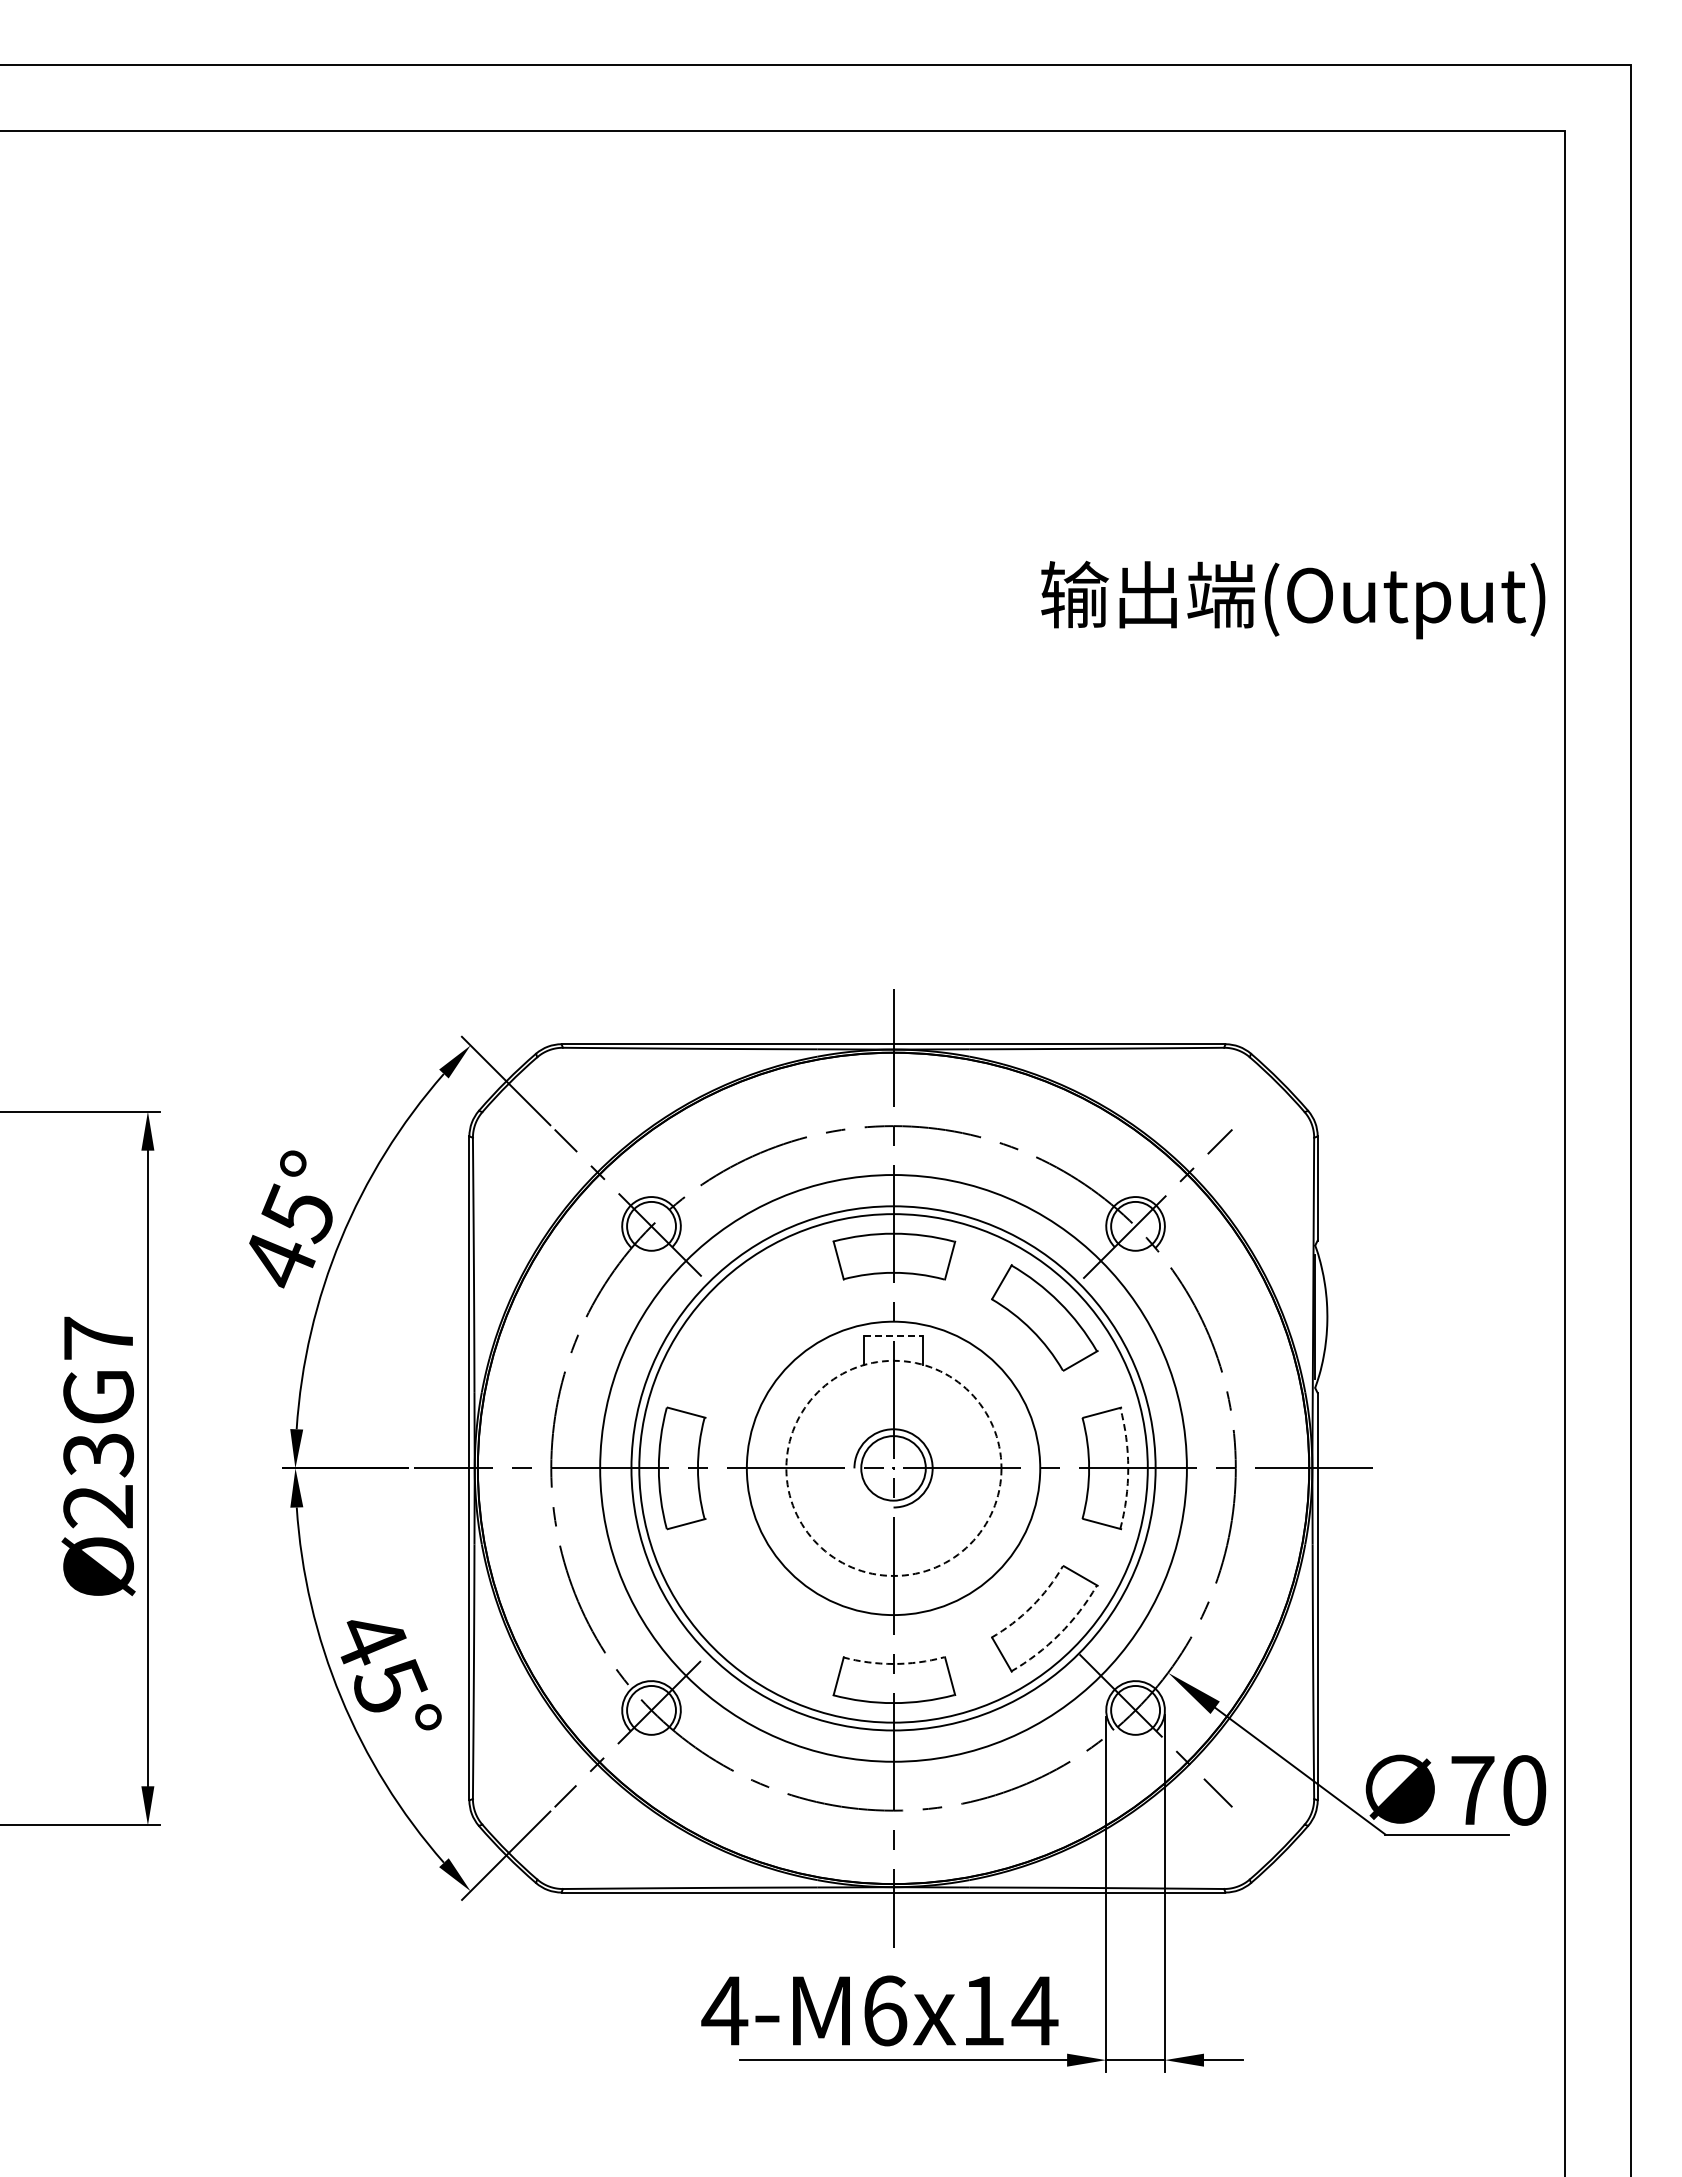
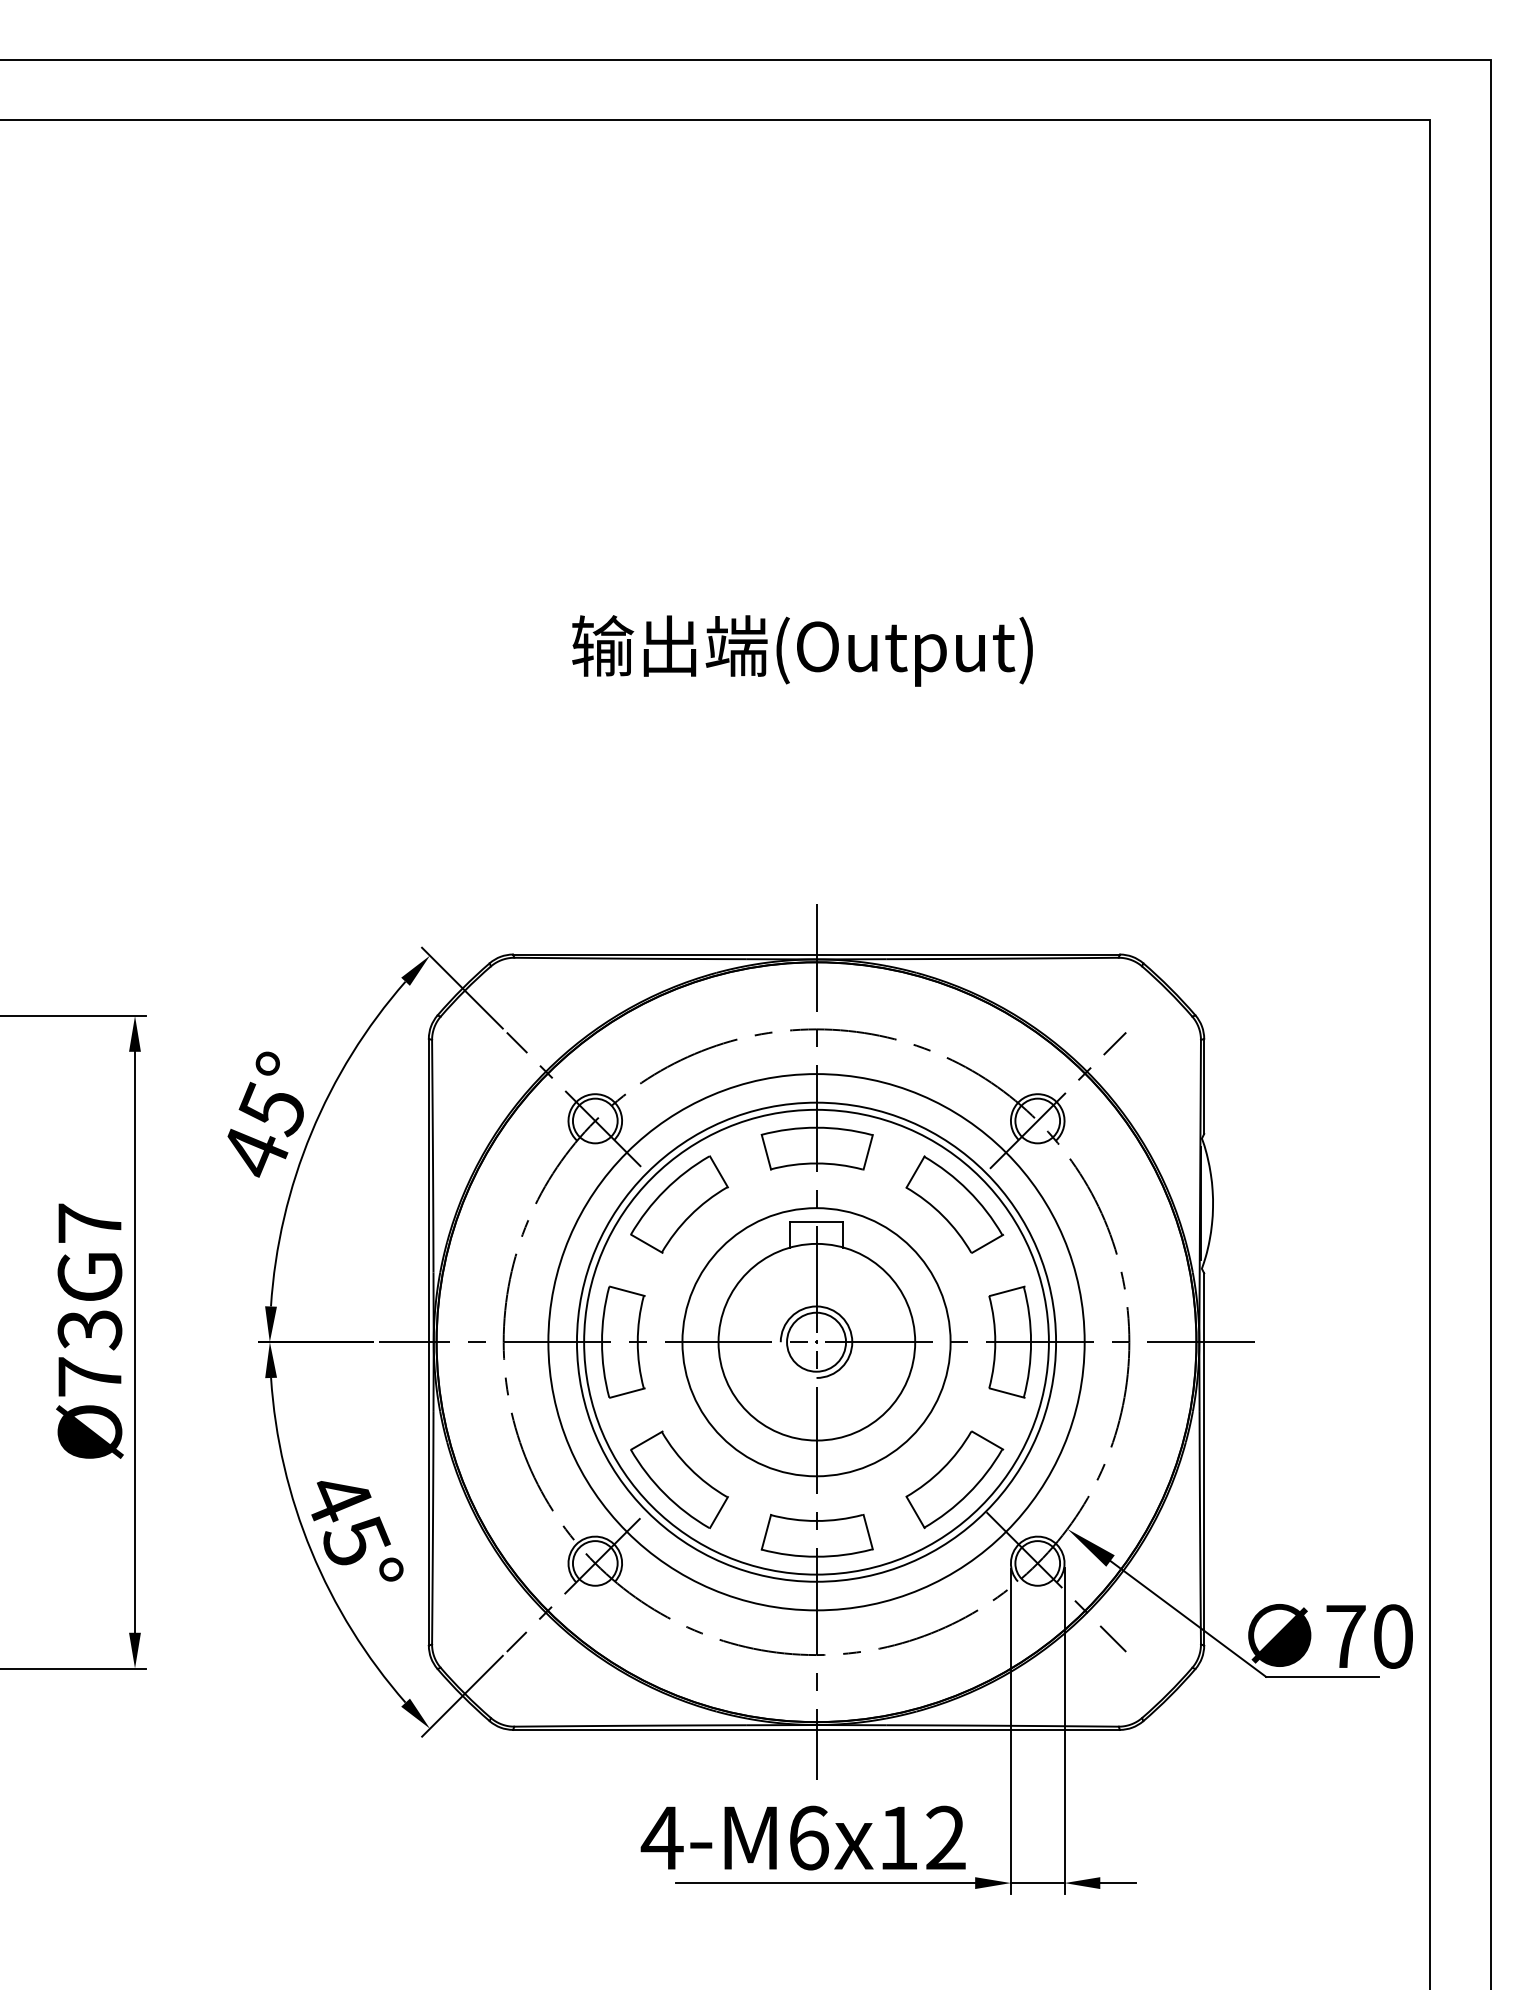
text: (1293, 599) -> (802, 650), moved
part: (743, 1317) -> (679, 1204), added
line: (894, 1336) -> (817, 1221), dashed -> solid
circle: (893, 1467) -> (816, 1341), dashed -> solid
arc: (1128, 1468) -> (1031, 1342), dashed -> solid
text: (97, 1506) -> (88, 1377), Ø23G7 -> Ø73G7
arc: (1031, 1606) -> (942, 1468), dashed -> solid
part: (743, 1618) -> (679, 1479), added
arc: (1059, 1634) -> (968, 1494), dashed -> solid
arc: (893, 1663) -> (816, 1520), dashed -> solid
text: (1034, 2010) -> (945, 1837), 4-M6x14 -> 4-M6x12

